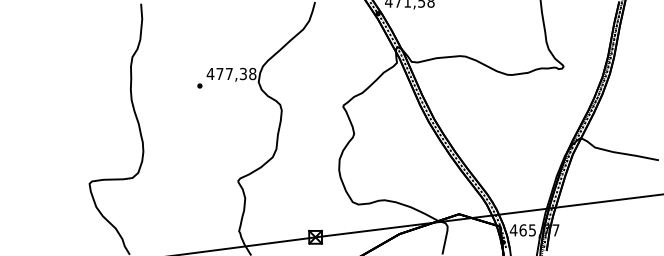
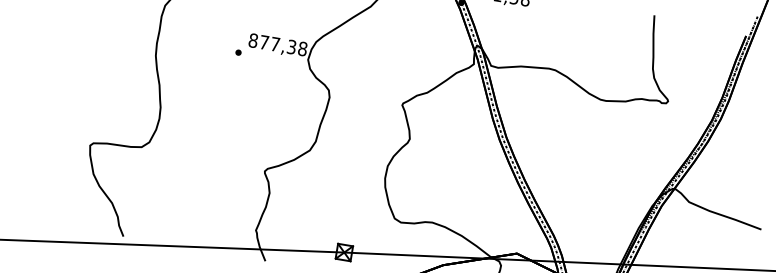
text: (210, 73) -> (253, 40), 477,38 -> 877,38

